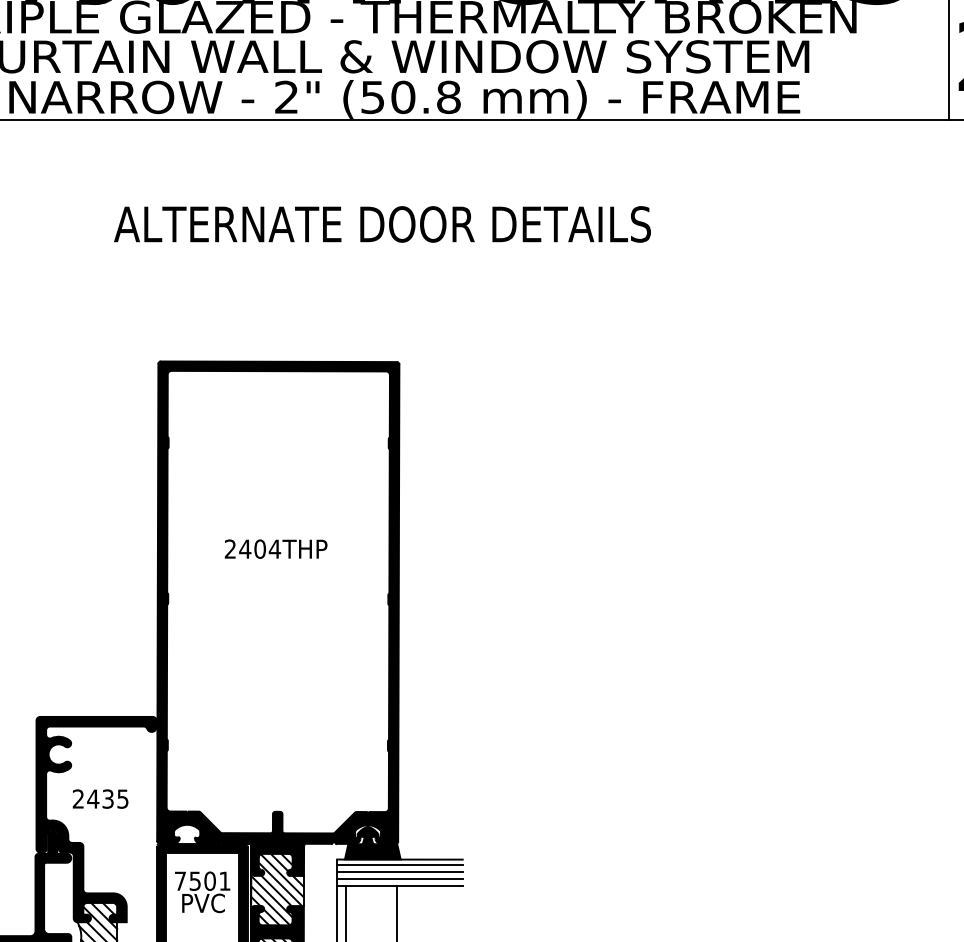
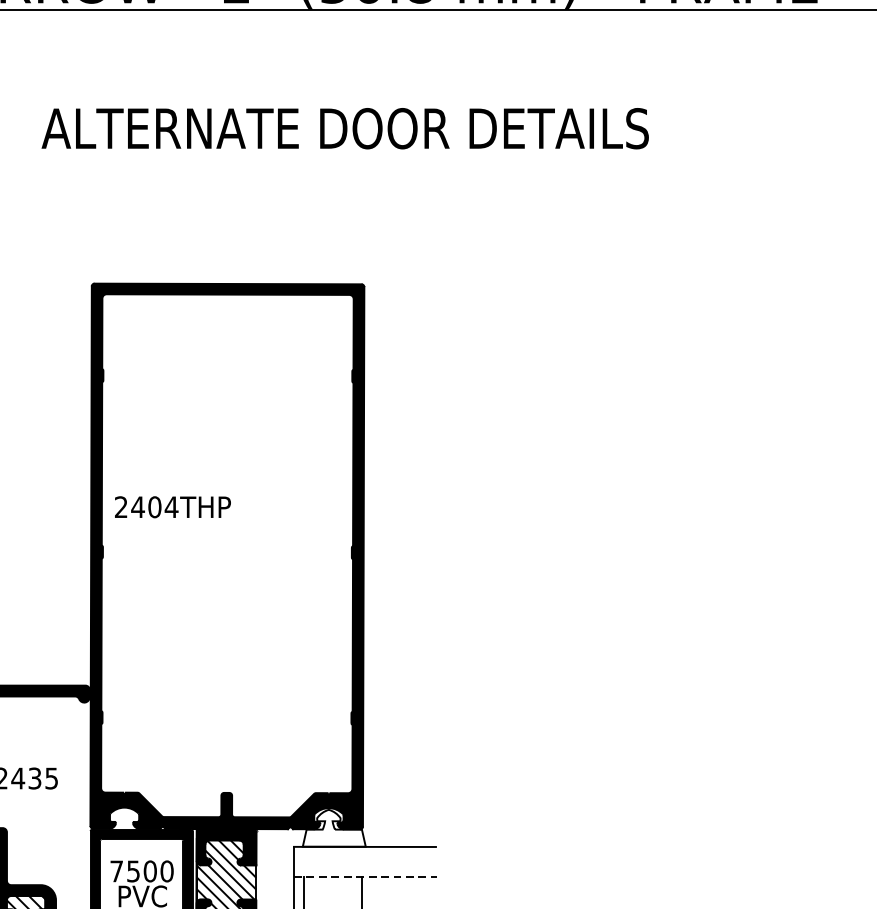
text: (275, 548) -> (172, 506), moved
fill: (372, 842) -> (333, 827), removed
line: (400, 864) -> (365, 852), removed
line: (400, 871) -> (365, 860), removed
line: (400, 878) -> (365, 868), removed
text: (224, 880) -> (166, 870), 7501 -> 7500
line: (400, 885) -> (365, 876), solid -> dashed

